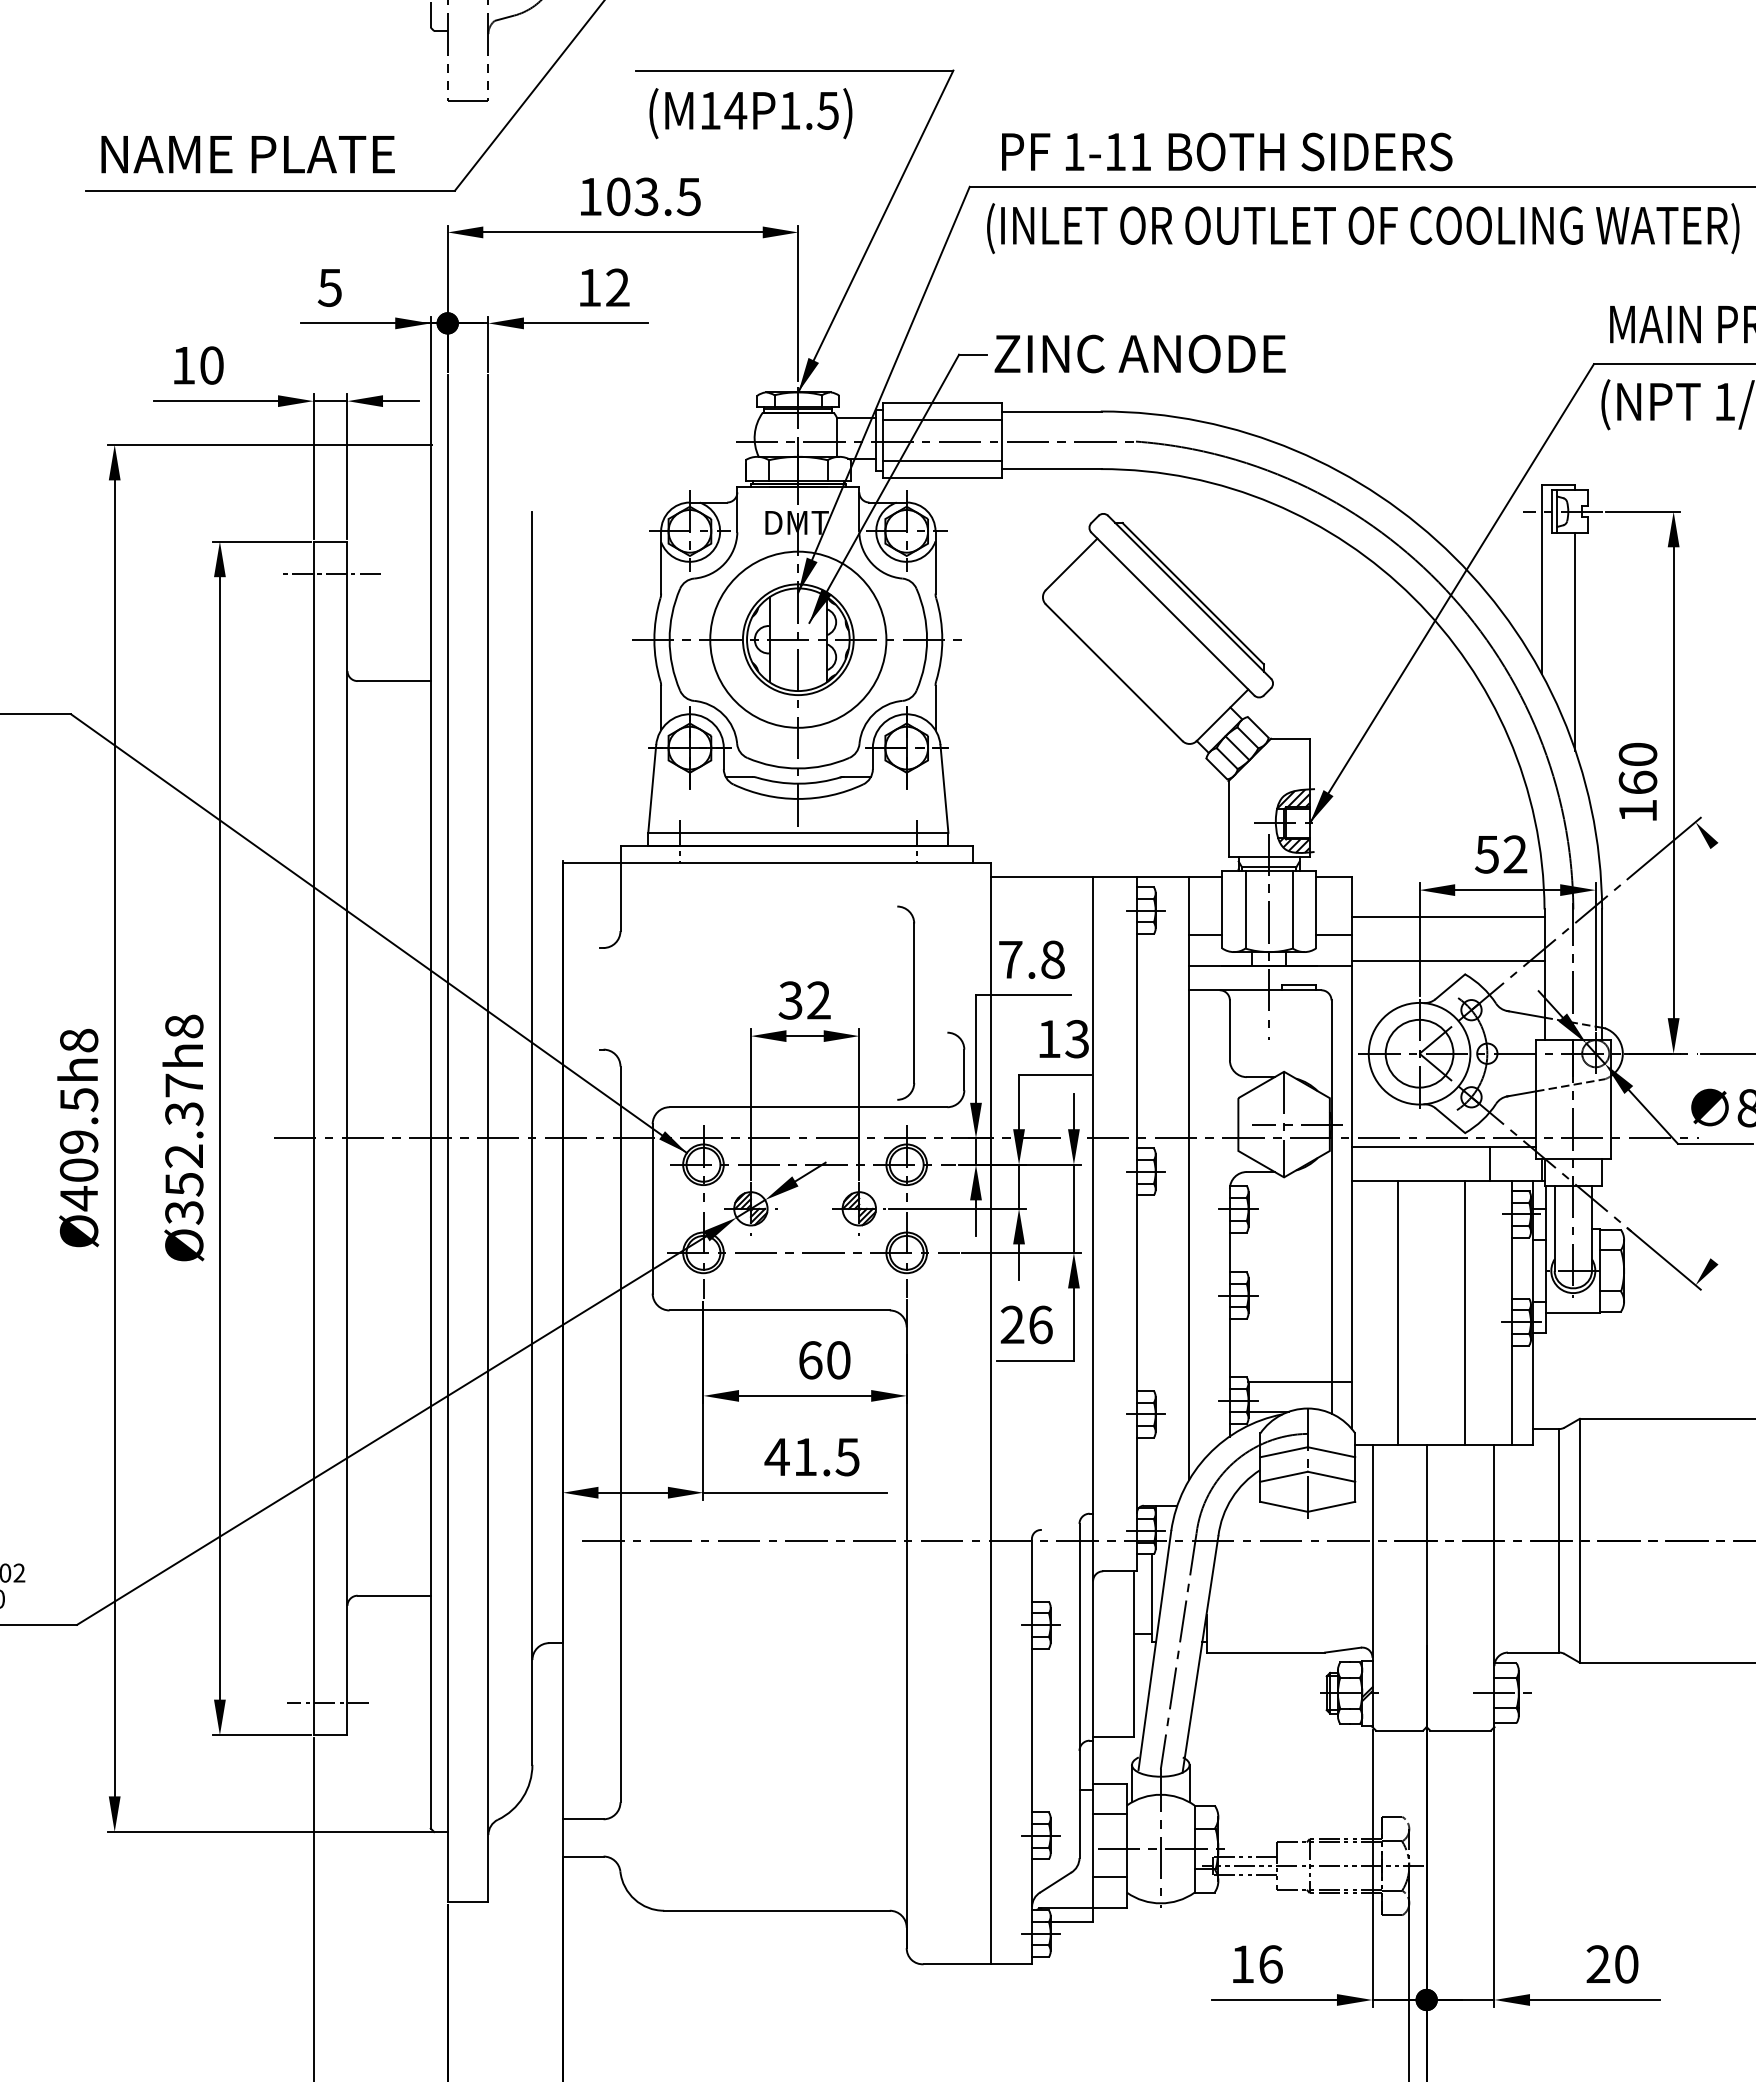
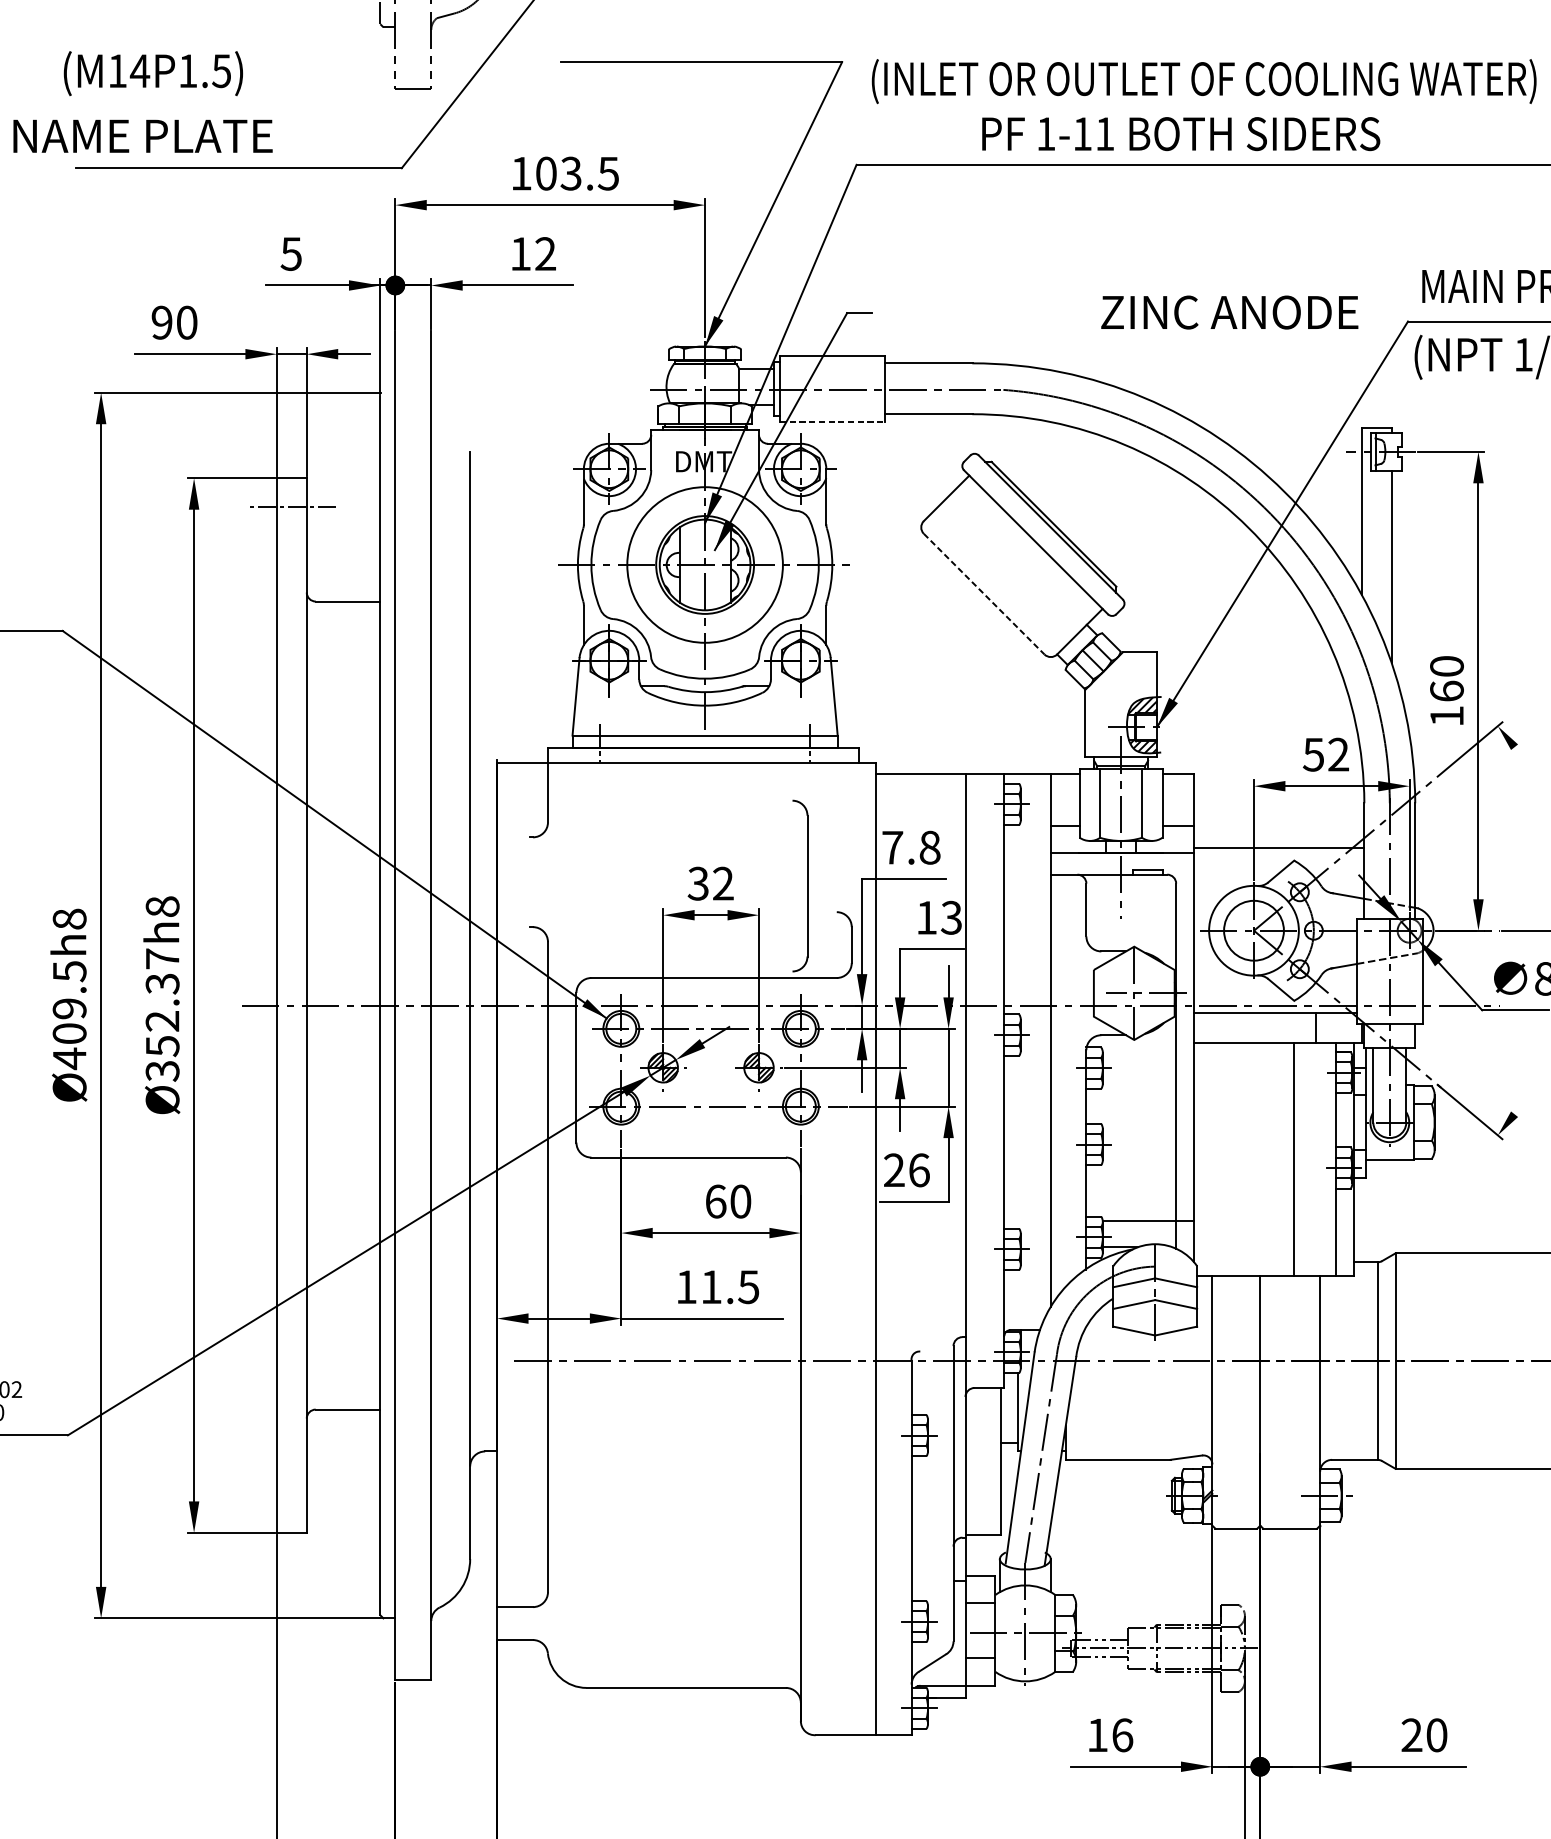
text: (750, 113) -> (153, 73), moved
text: (1227, 151) -> (1181, 133), moved
text: (247, 154) -> (142, 136), moved
text: (1363, 228) -> (1204, 81), moved
text: (1139, 353) -> (1229, 312), moved
text: (183, 365) -> (161, 322), 10 -> 90
line: (942, 419) -> (832, 370), removed
line: (942, 460) -> (832, 406), removed
line: (942, 477) -> (832, 421), solid -> dashed
line: (1114, 672) -> (984, 593), solid -> dashed
line: (1447, 916) -> (1278, 809), removed
line: (1397, 1312) -> (1234, 1159), removed
text: (776, 1456) -> (685, 1286), 41.5 -> 11.5
line: (327, 1703) -> (289, 1504), removed

